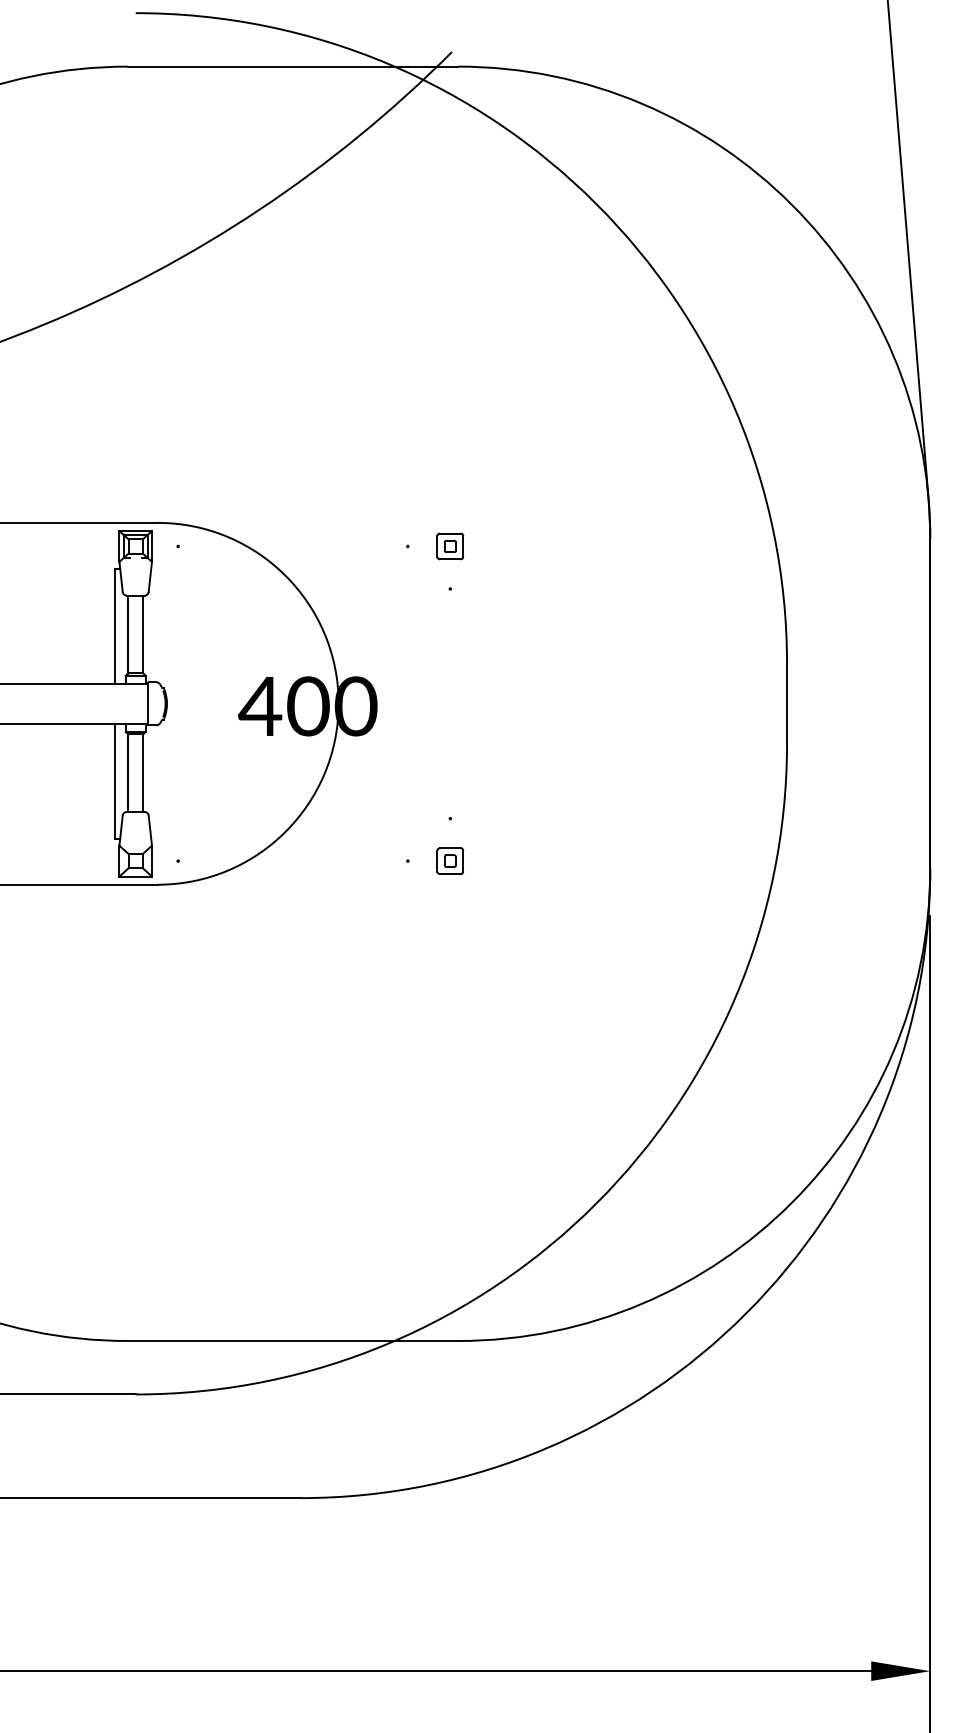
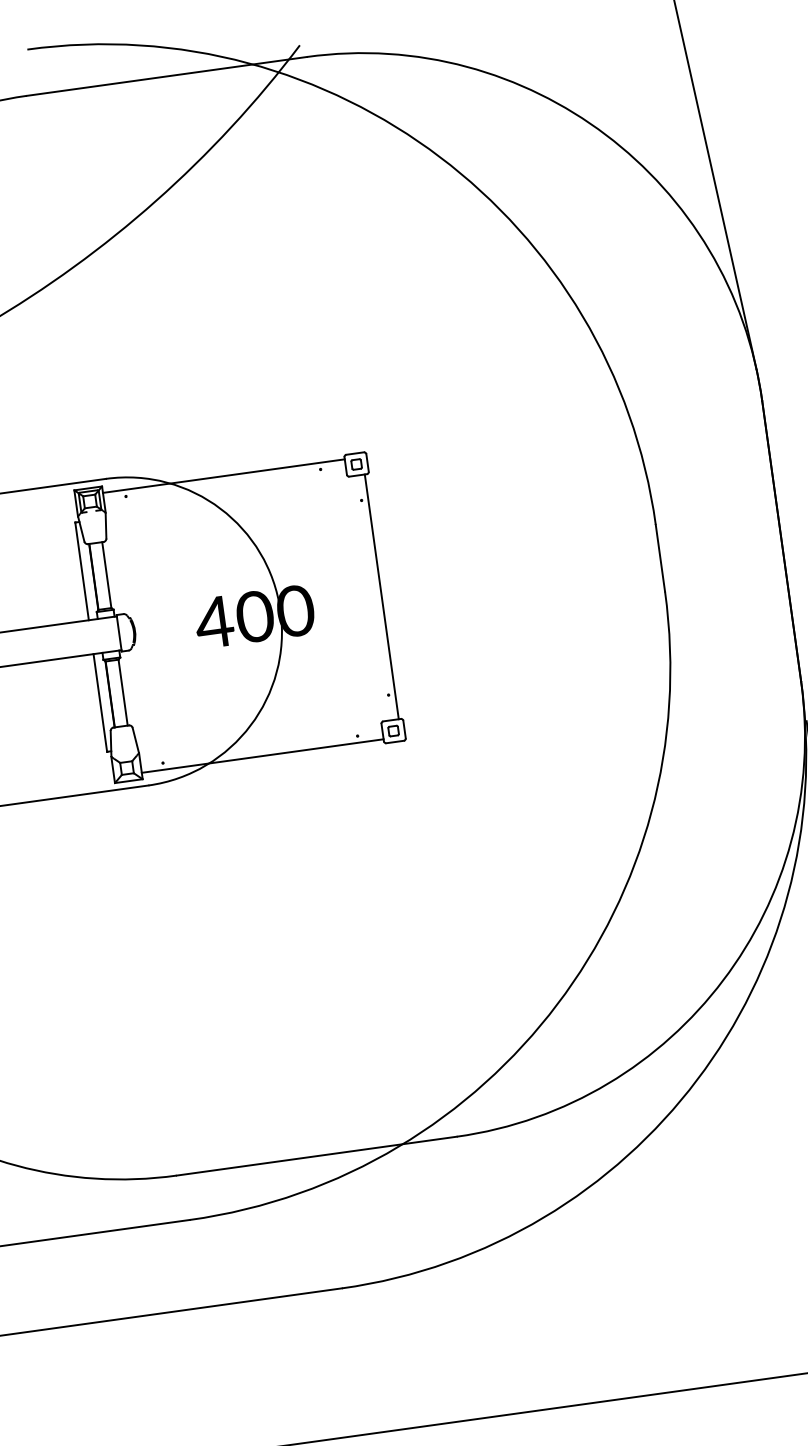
line: (294, 538) -> (223, 476), added
line: (458, 703) -> (381, 596), added
line: (294, 869) -> (262, 756), added

